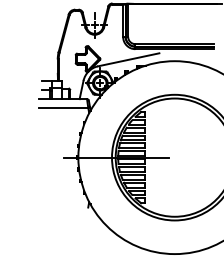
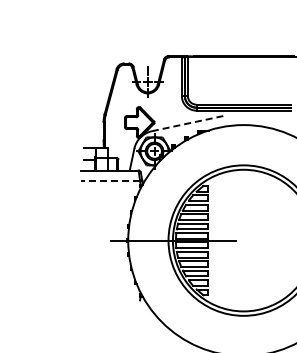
line: (129, 59) -> (189, 123), solid -> dashed
line: (63, 107) -> (110, 180), solid -> dashed

